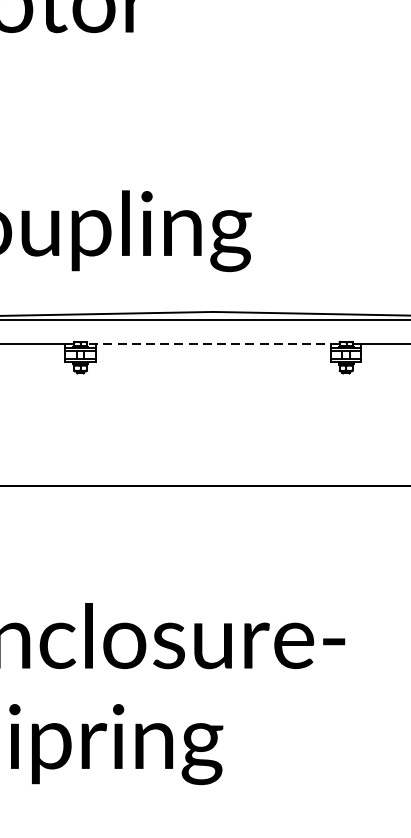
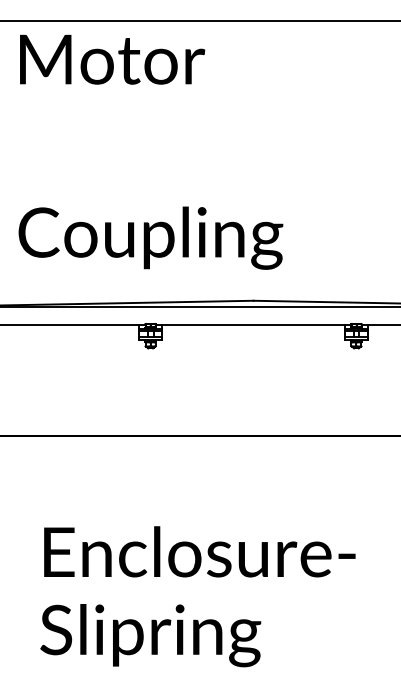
line: (213, 343) -> (253, 325), dashed -> solid

